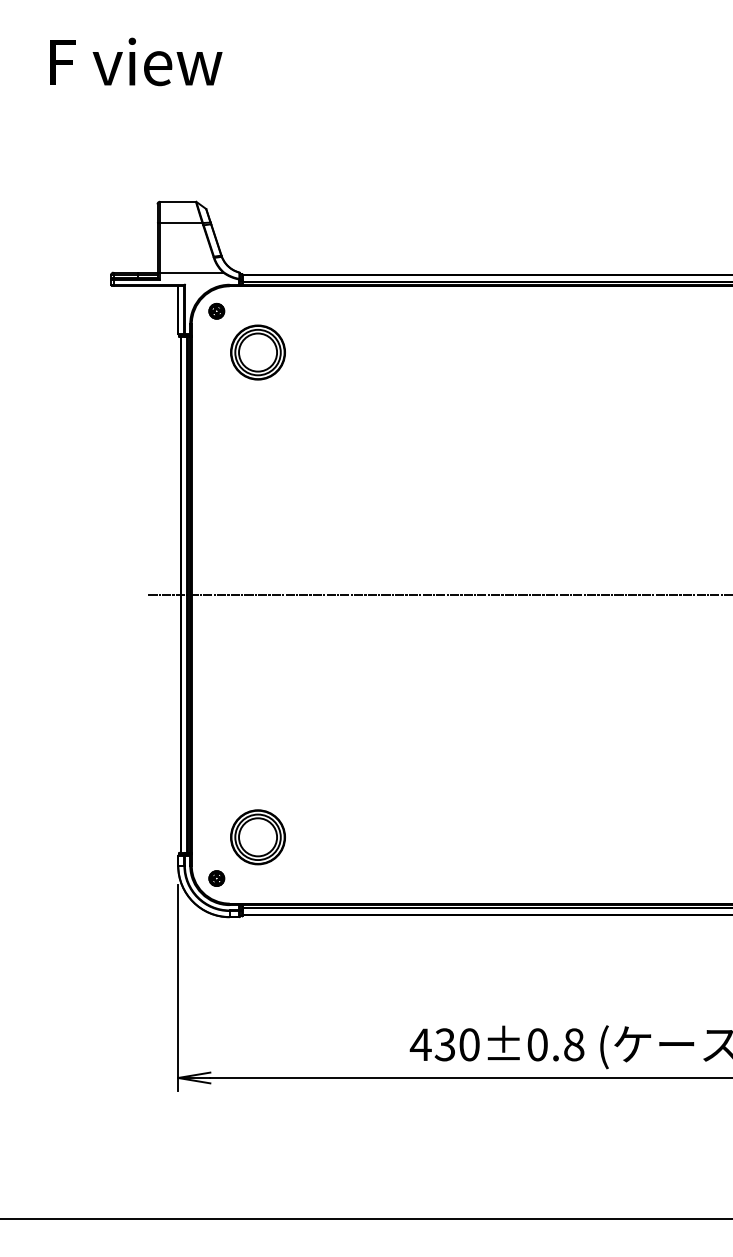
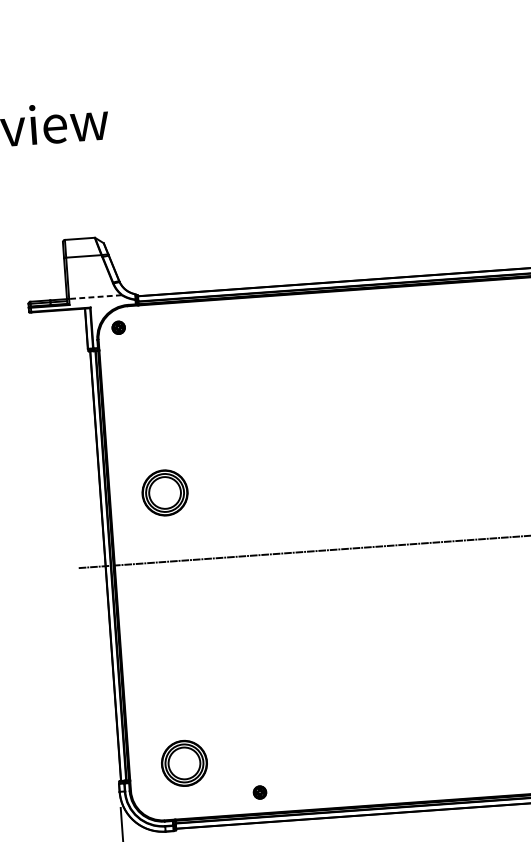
line: (191, 272) -> (95, 296), solid -> dashed
part: (257, 352) -> (164, 492), moved
part: (216, 878) -> (259, 792), moved

